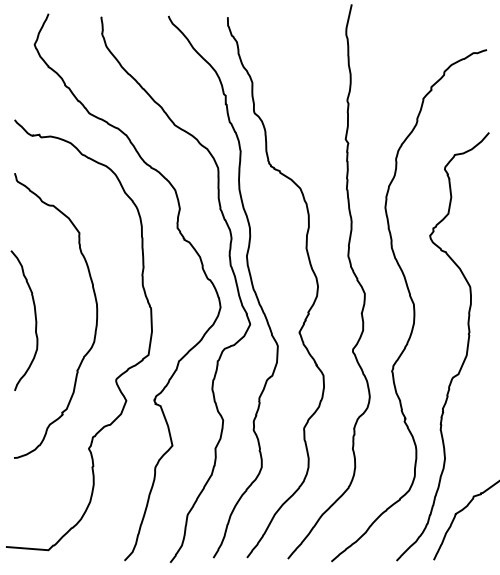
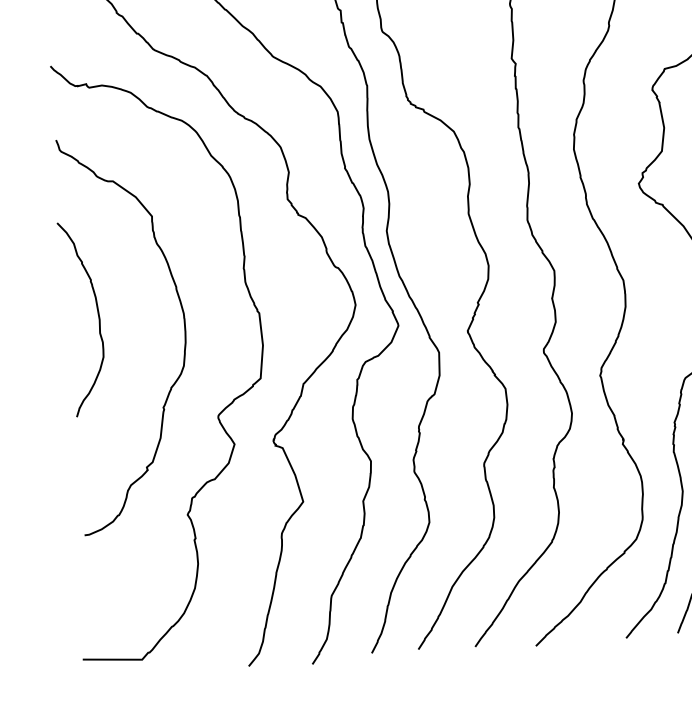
curve: (34, 316) -> (96, 311), moved

